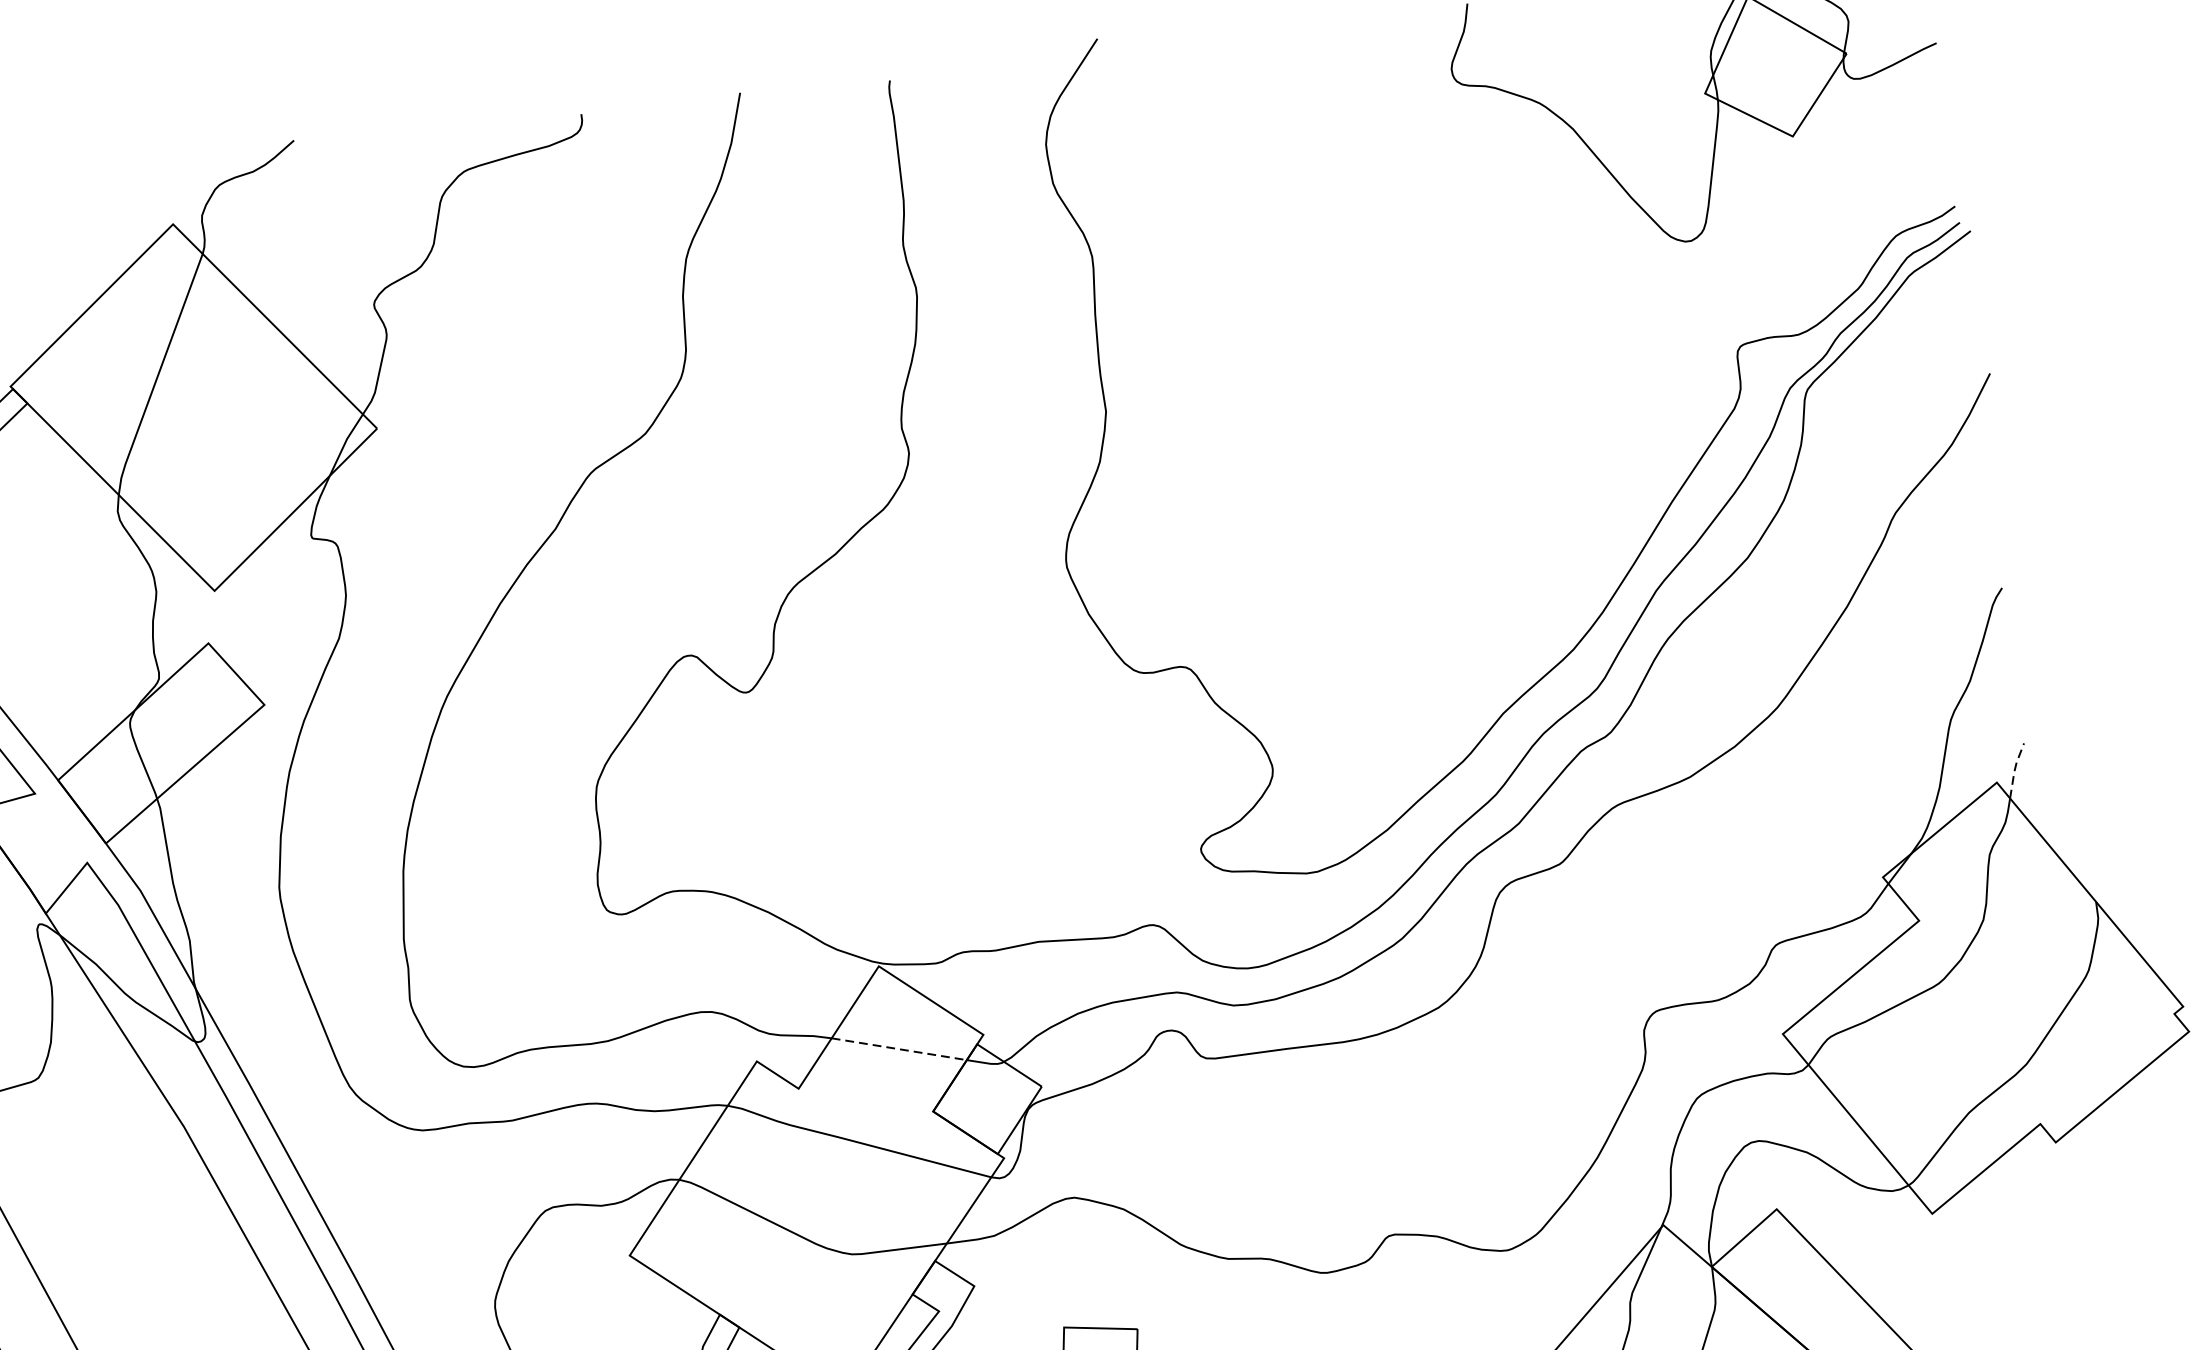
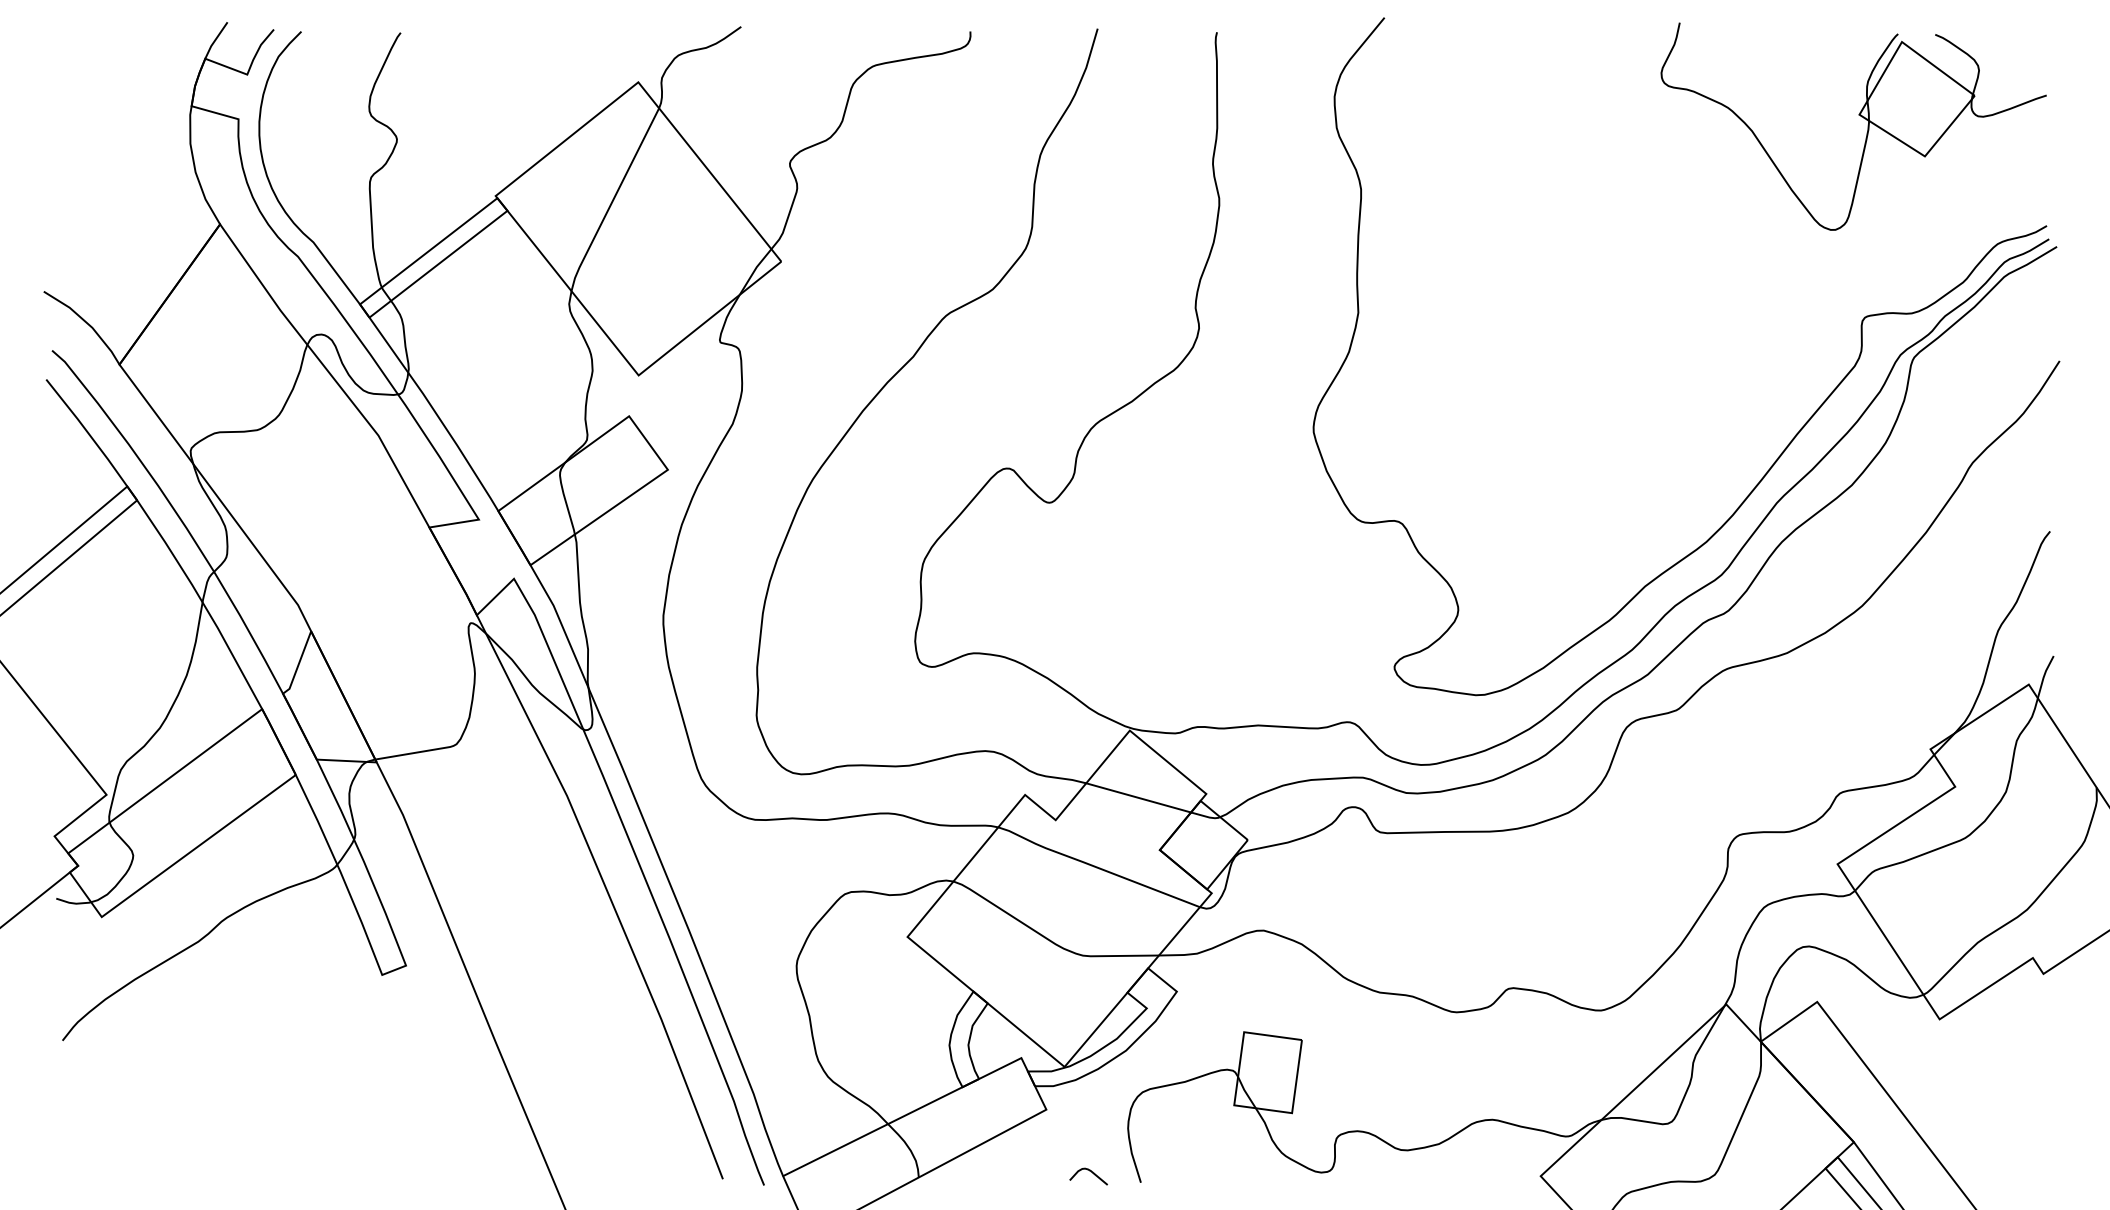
line: (2015, 770) -> (2044, 676), dashed -> solid
line: (900, 1049) -> (1139, 798), dashed -> solid

